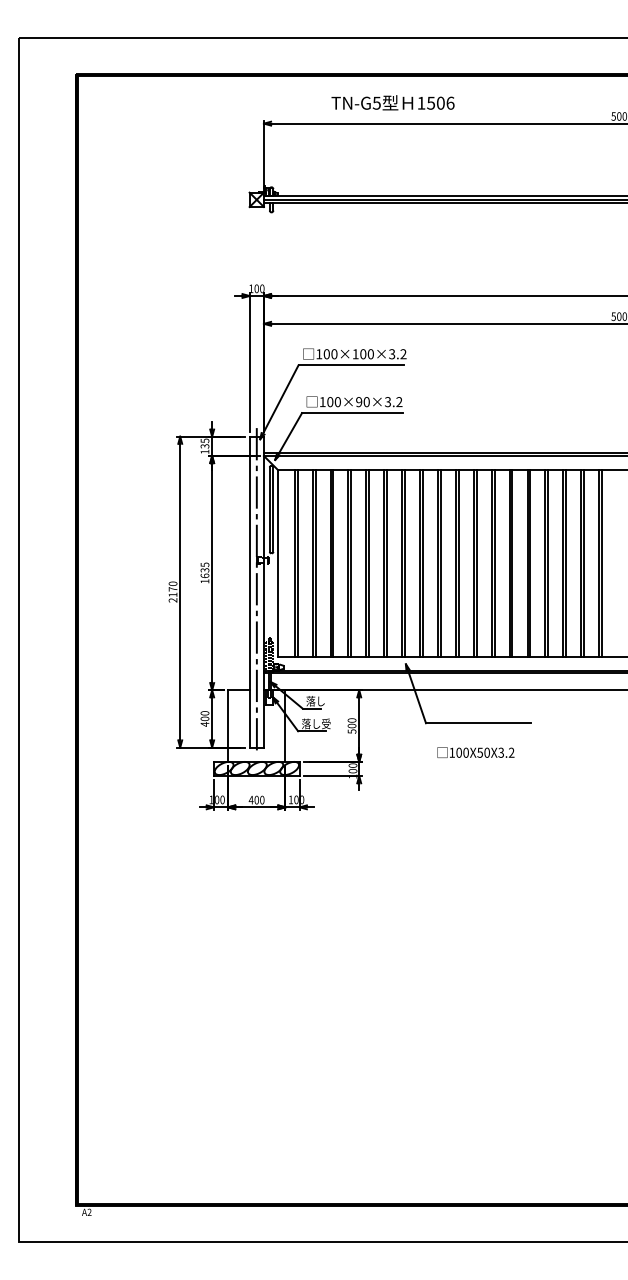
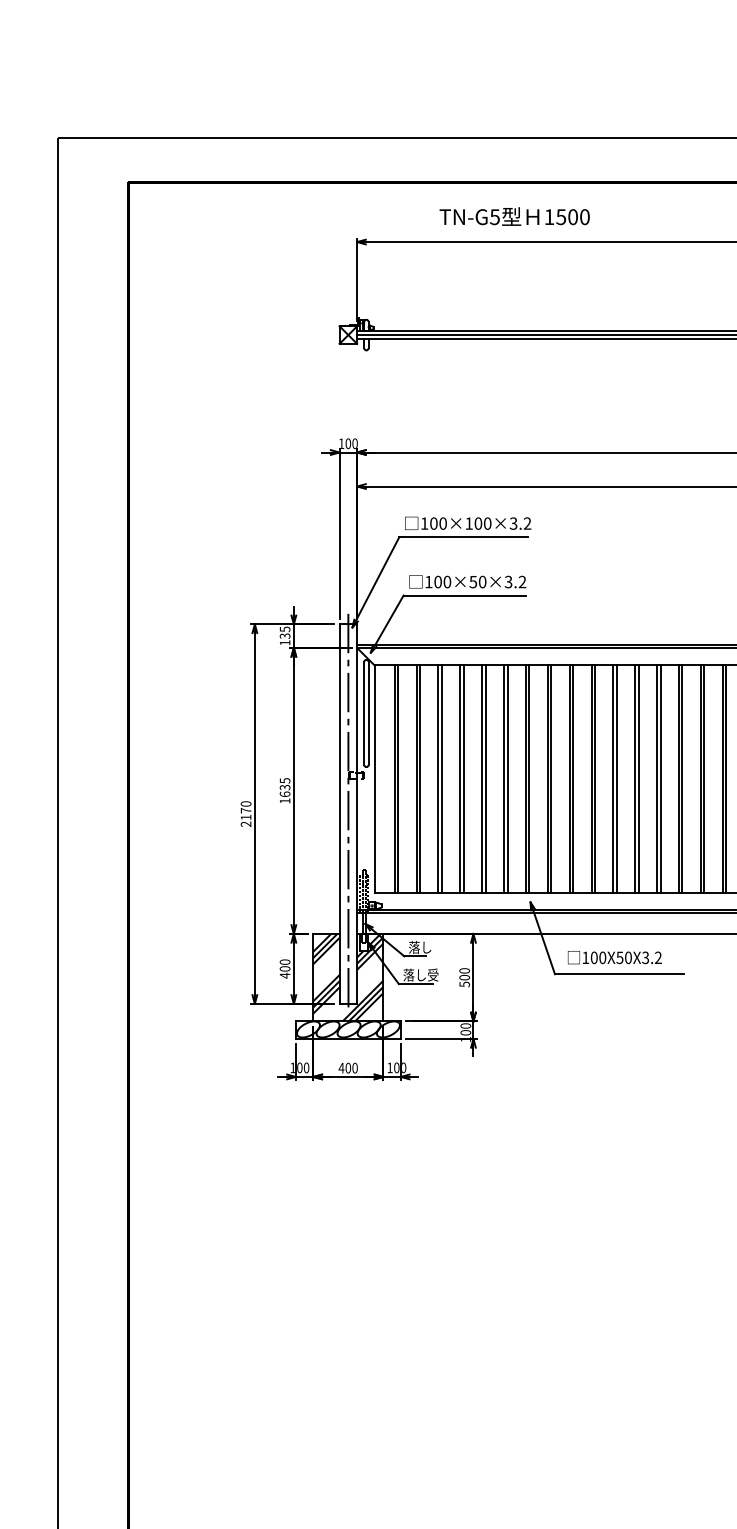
text: (450, 102) -> (584, 216), 1506 -> 1500
text: (359, 402) -> (473, 582), 100×90×3.2 -> 100×50×3.2
hatch: (256, 725) -> (347, 977), added
text: (475, 752) -> (614, 957), moved

